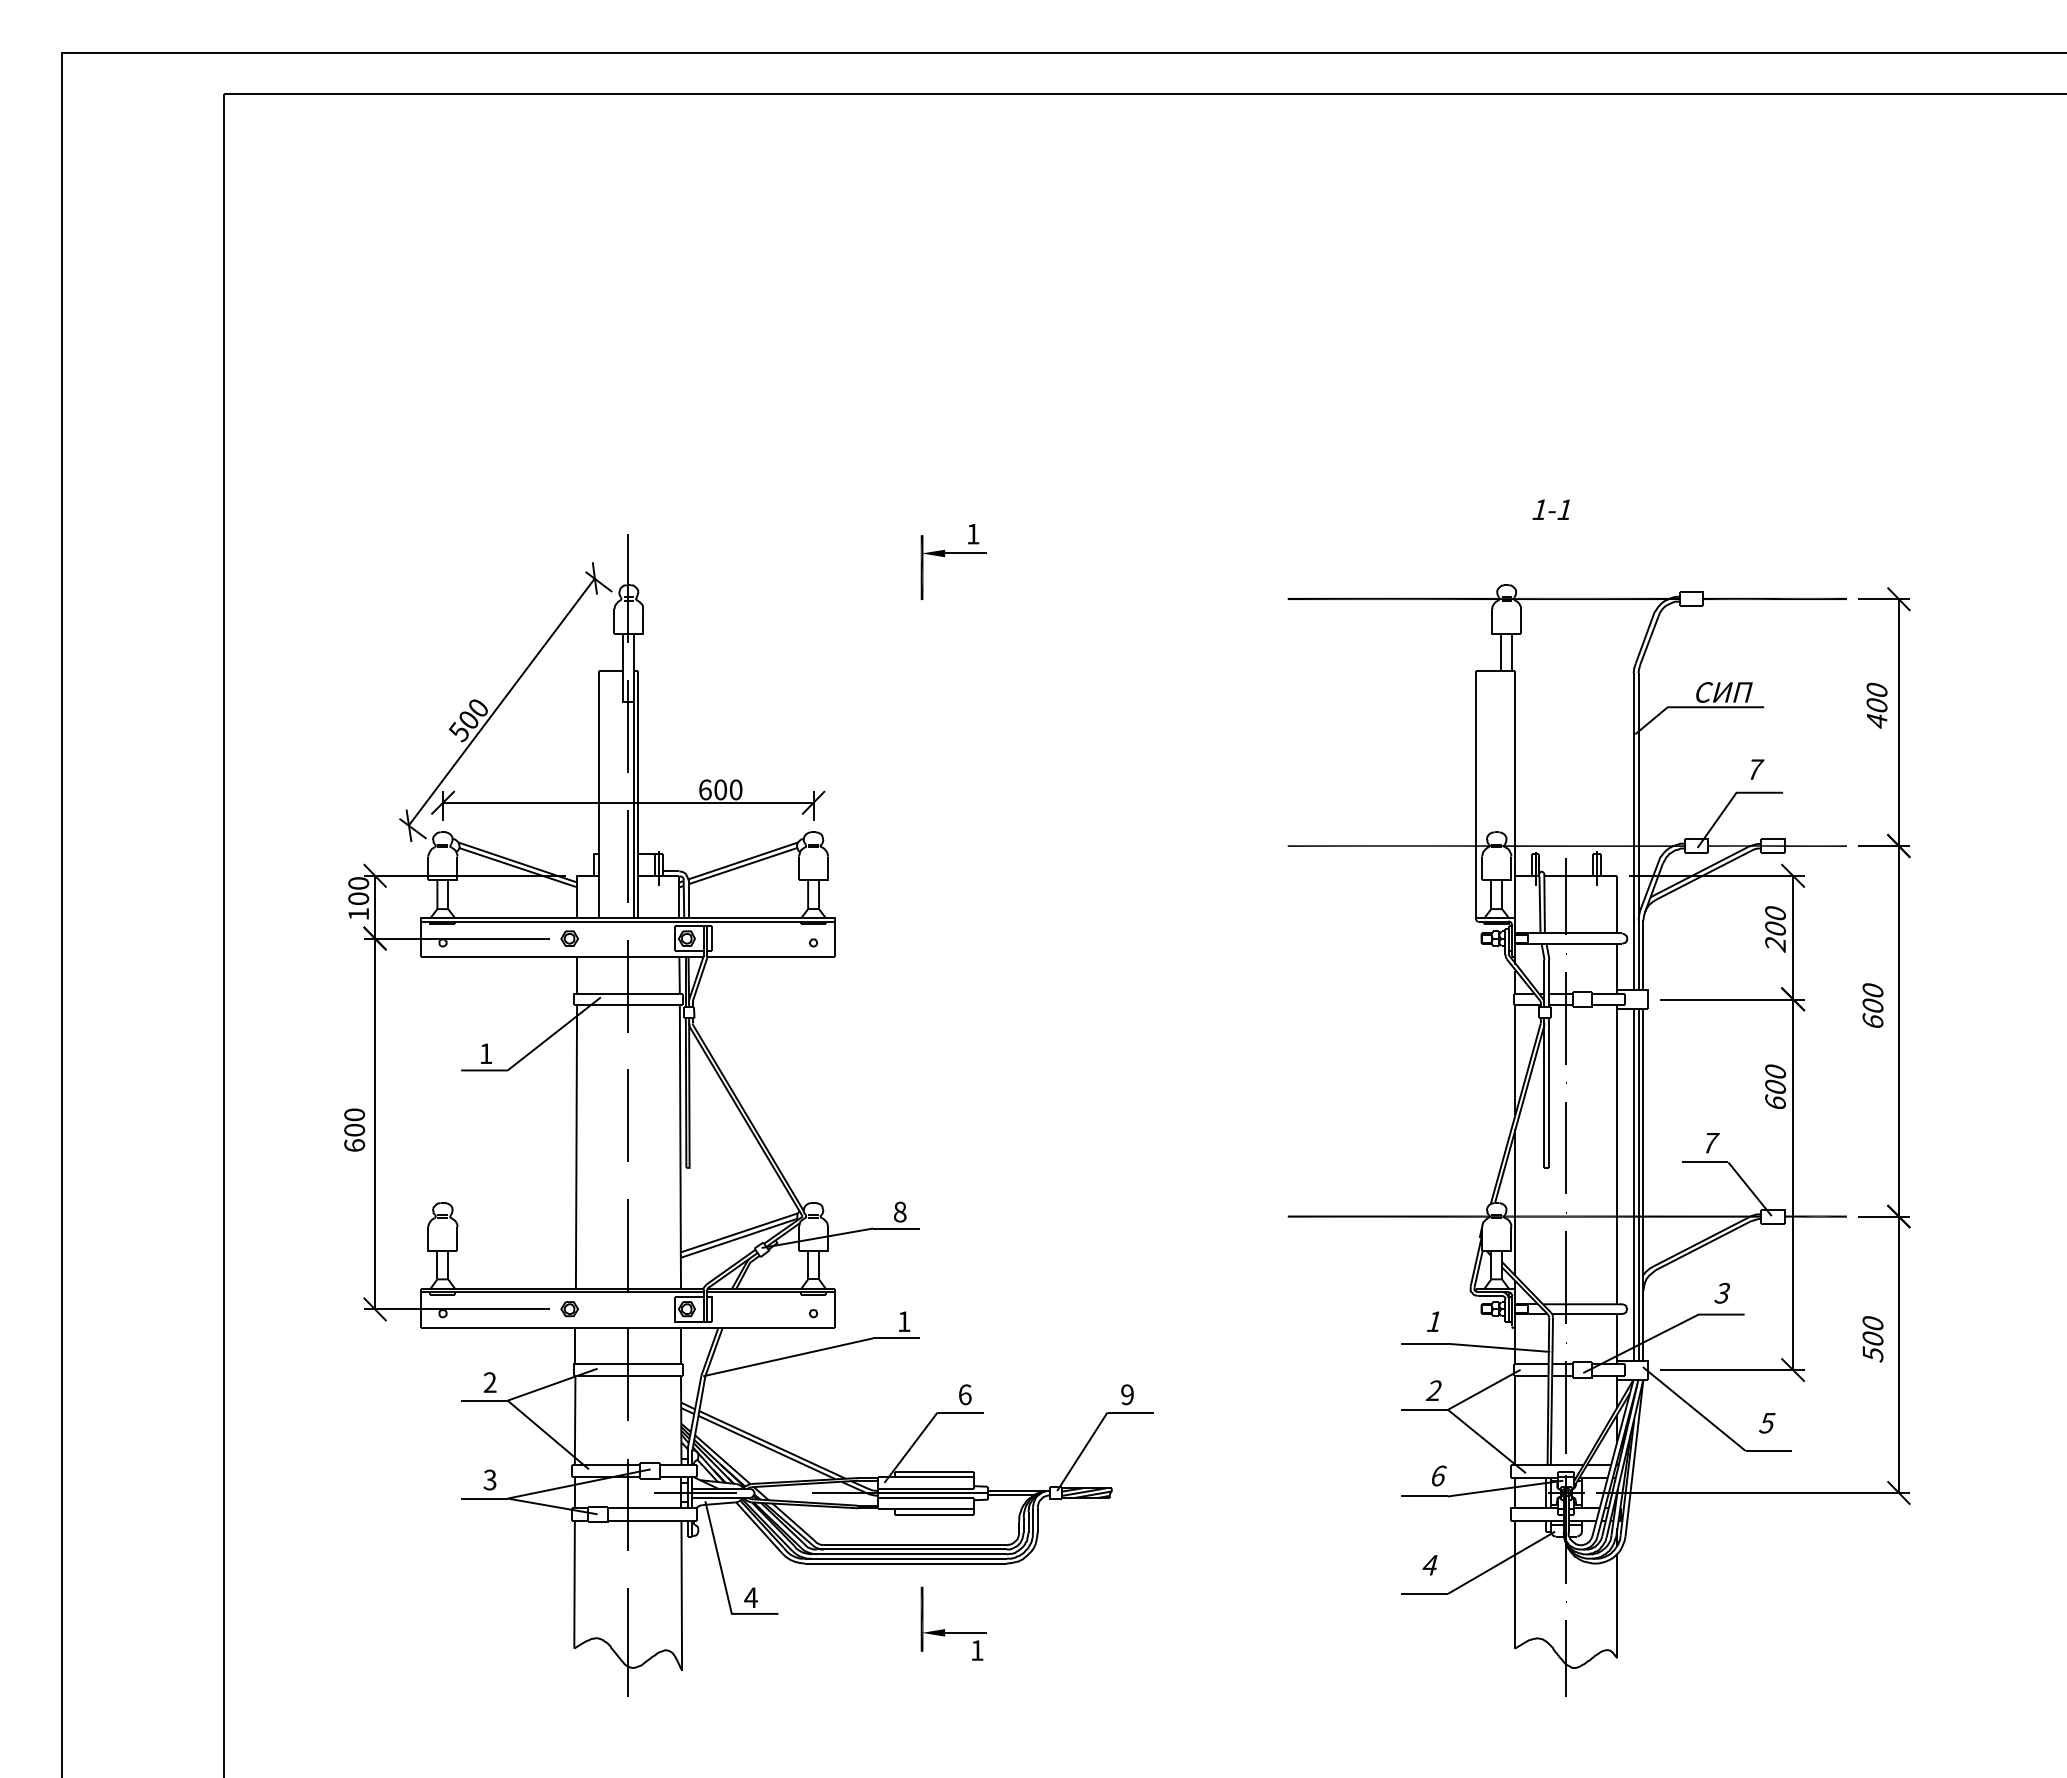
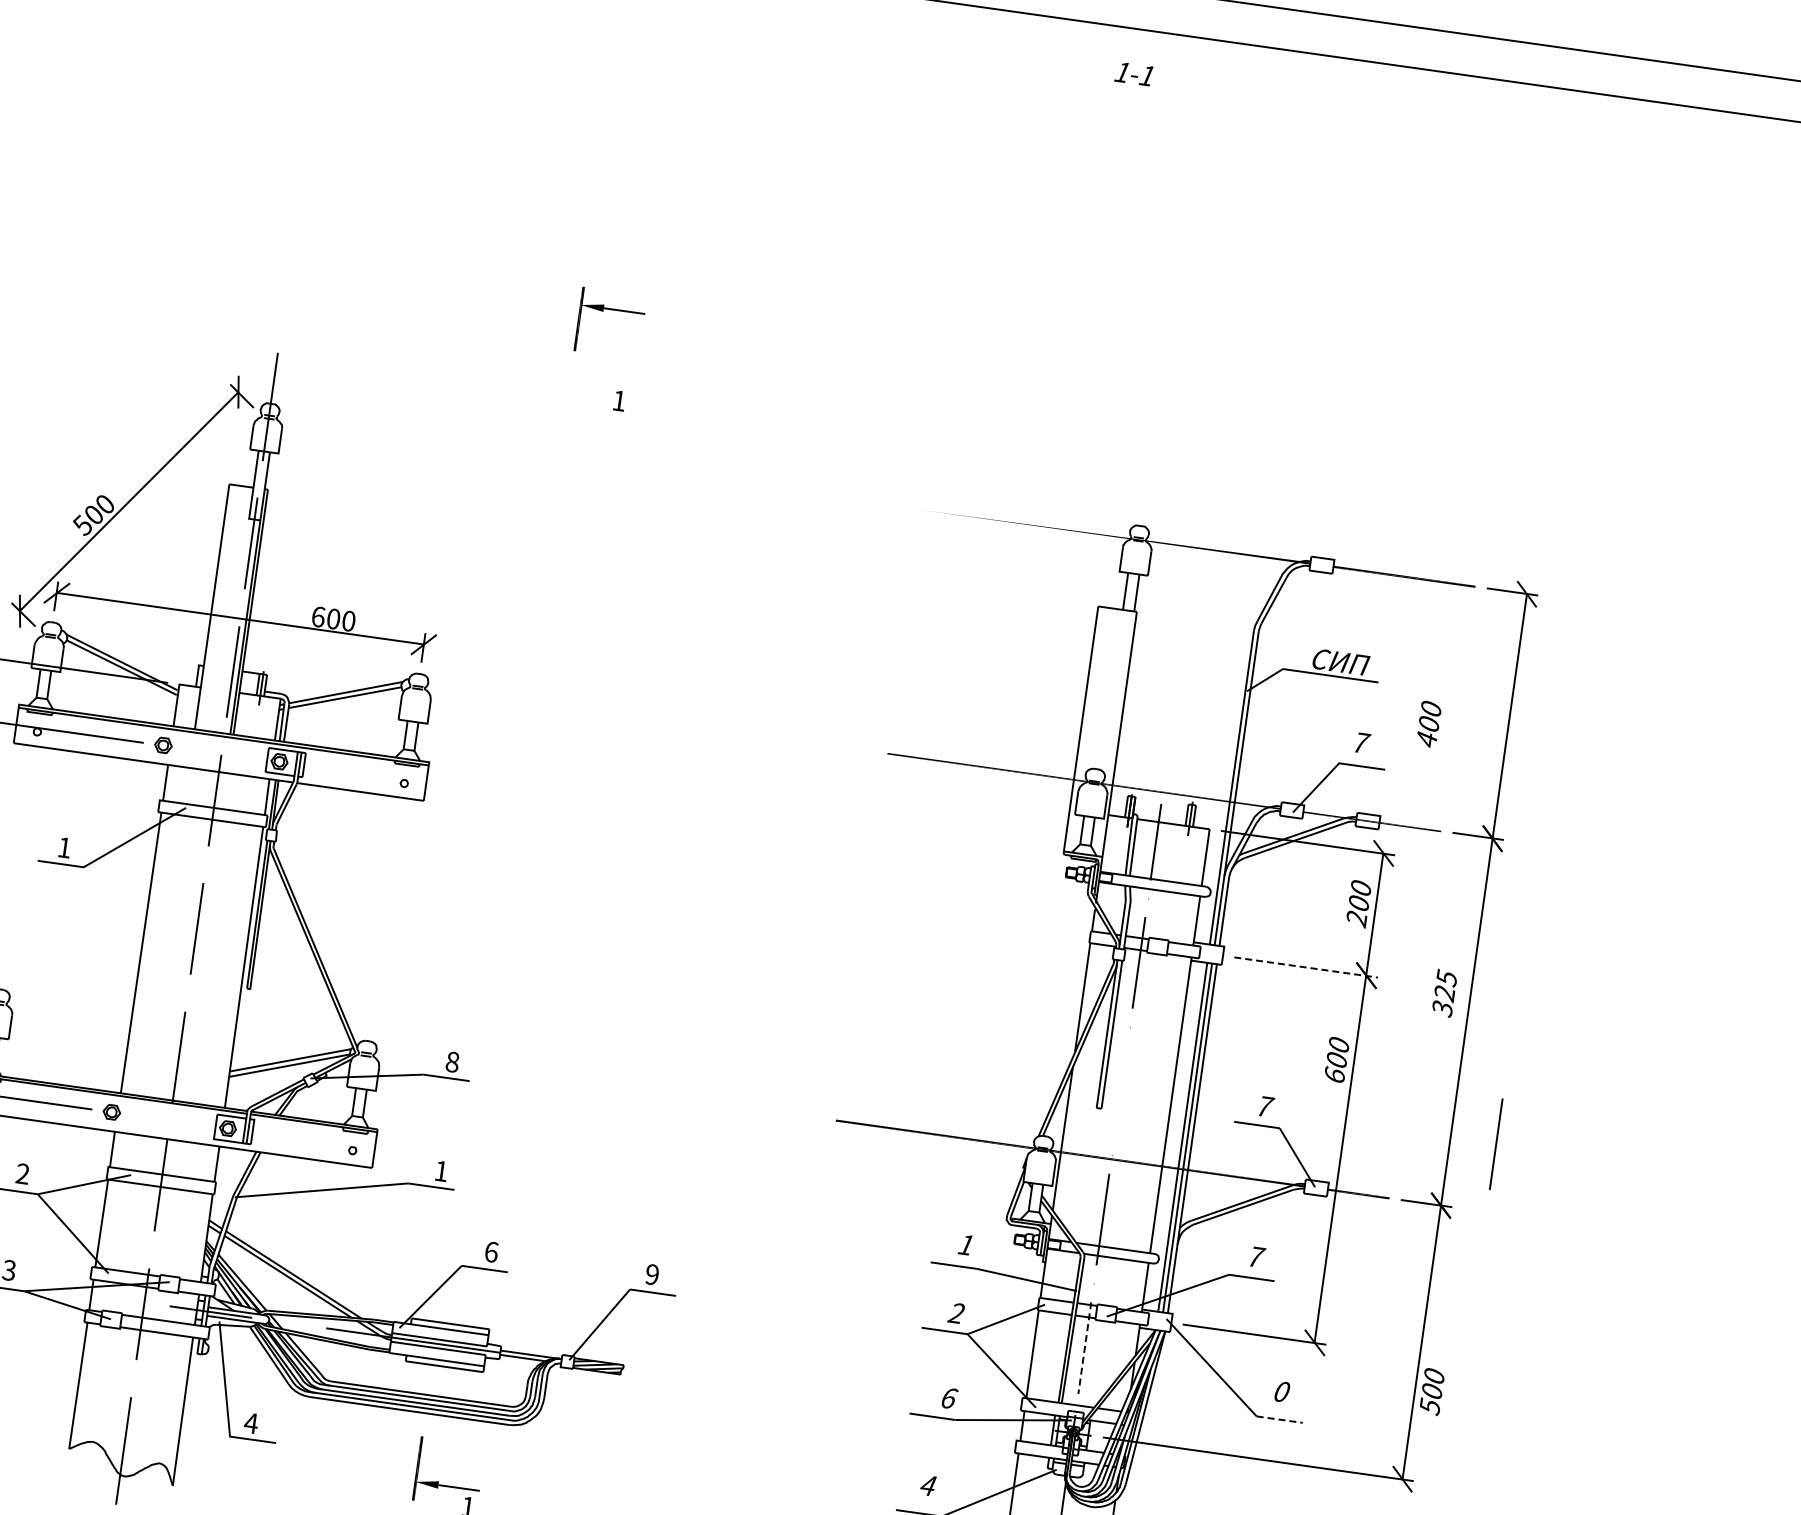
text: (1550, 509) -> (1133, 73), moved
part: (944, 557) -> (602, 312), moved
fill: (1483, 598) -> (1115, 535), removed
text: (1876, 705) -> (1428, 724), moved
line: (1732, 999) -> (1306, 967), solid -> dashed
text: (1872, 1005) -> (1444, 992), 600 -> 325
line: (1565, 1147) -> (1495, 1143), moved
text: (1722, 1292) -> (1255, 1256), 3 -> 7
text: (1872, 1339) -> (1431, 1392), moved
line: (1566, 1407) -> (1085, 1348), solid -> dashed
text: (1767, 1422) -> (1282, 1391), 5 -> 0
line: (1769, 1451) -> (1280, 1420), solid -> dashed

